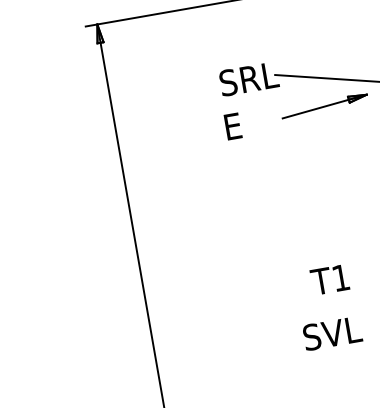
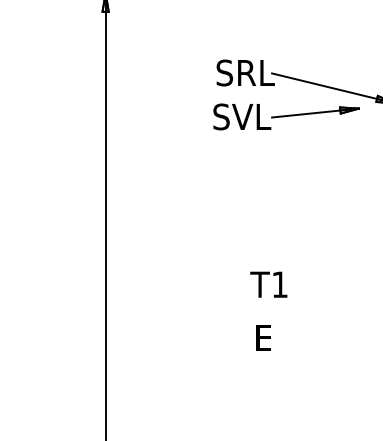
text: (253, 122) -> (242, 116), E -> SVL
text: (329, 279) -> (268, 284), moved
text: (332, 332) -> (284, 337), SVL -> E

